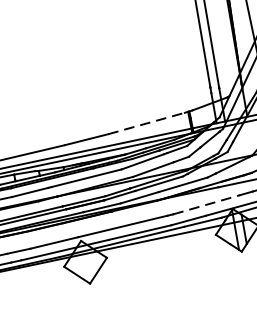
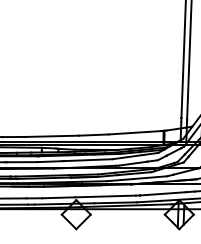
line: (147, 122) -> (135, 132), dashed -> solid
line: (207, 204) -> (163, 193), dashed -> solid

